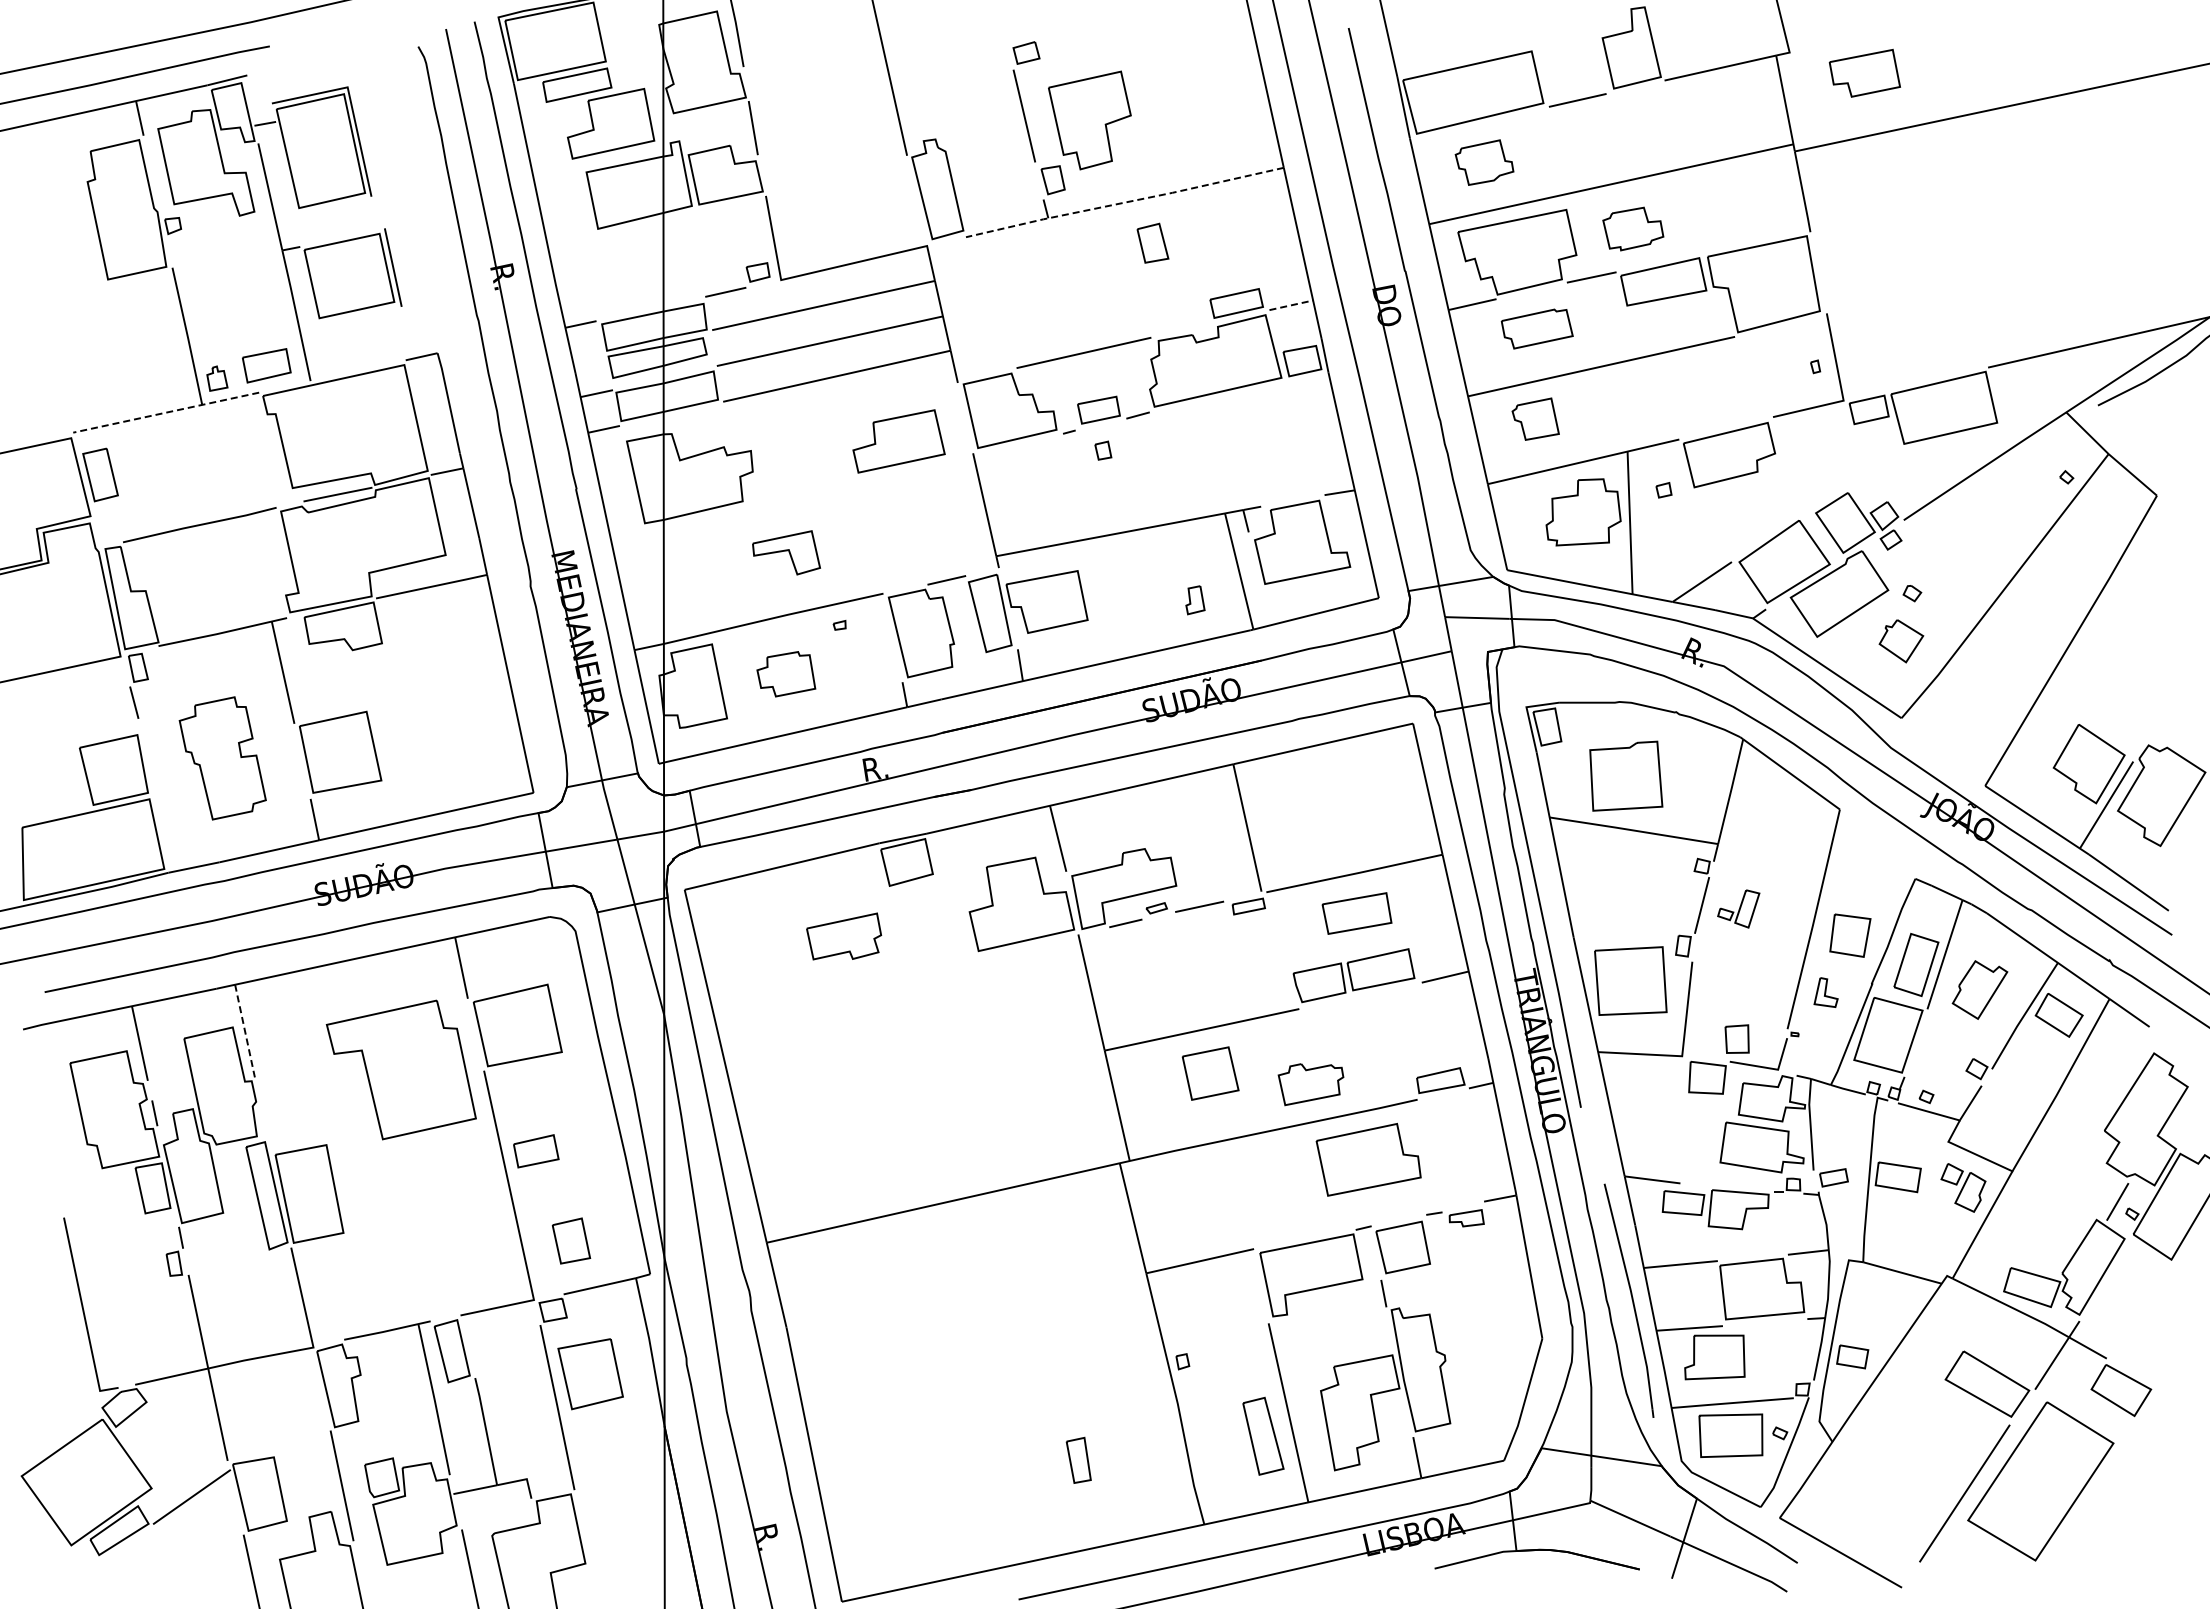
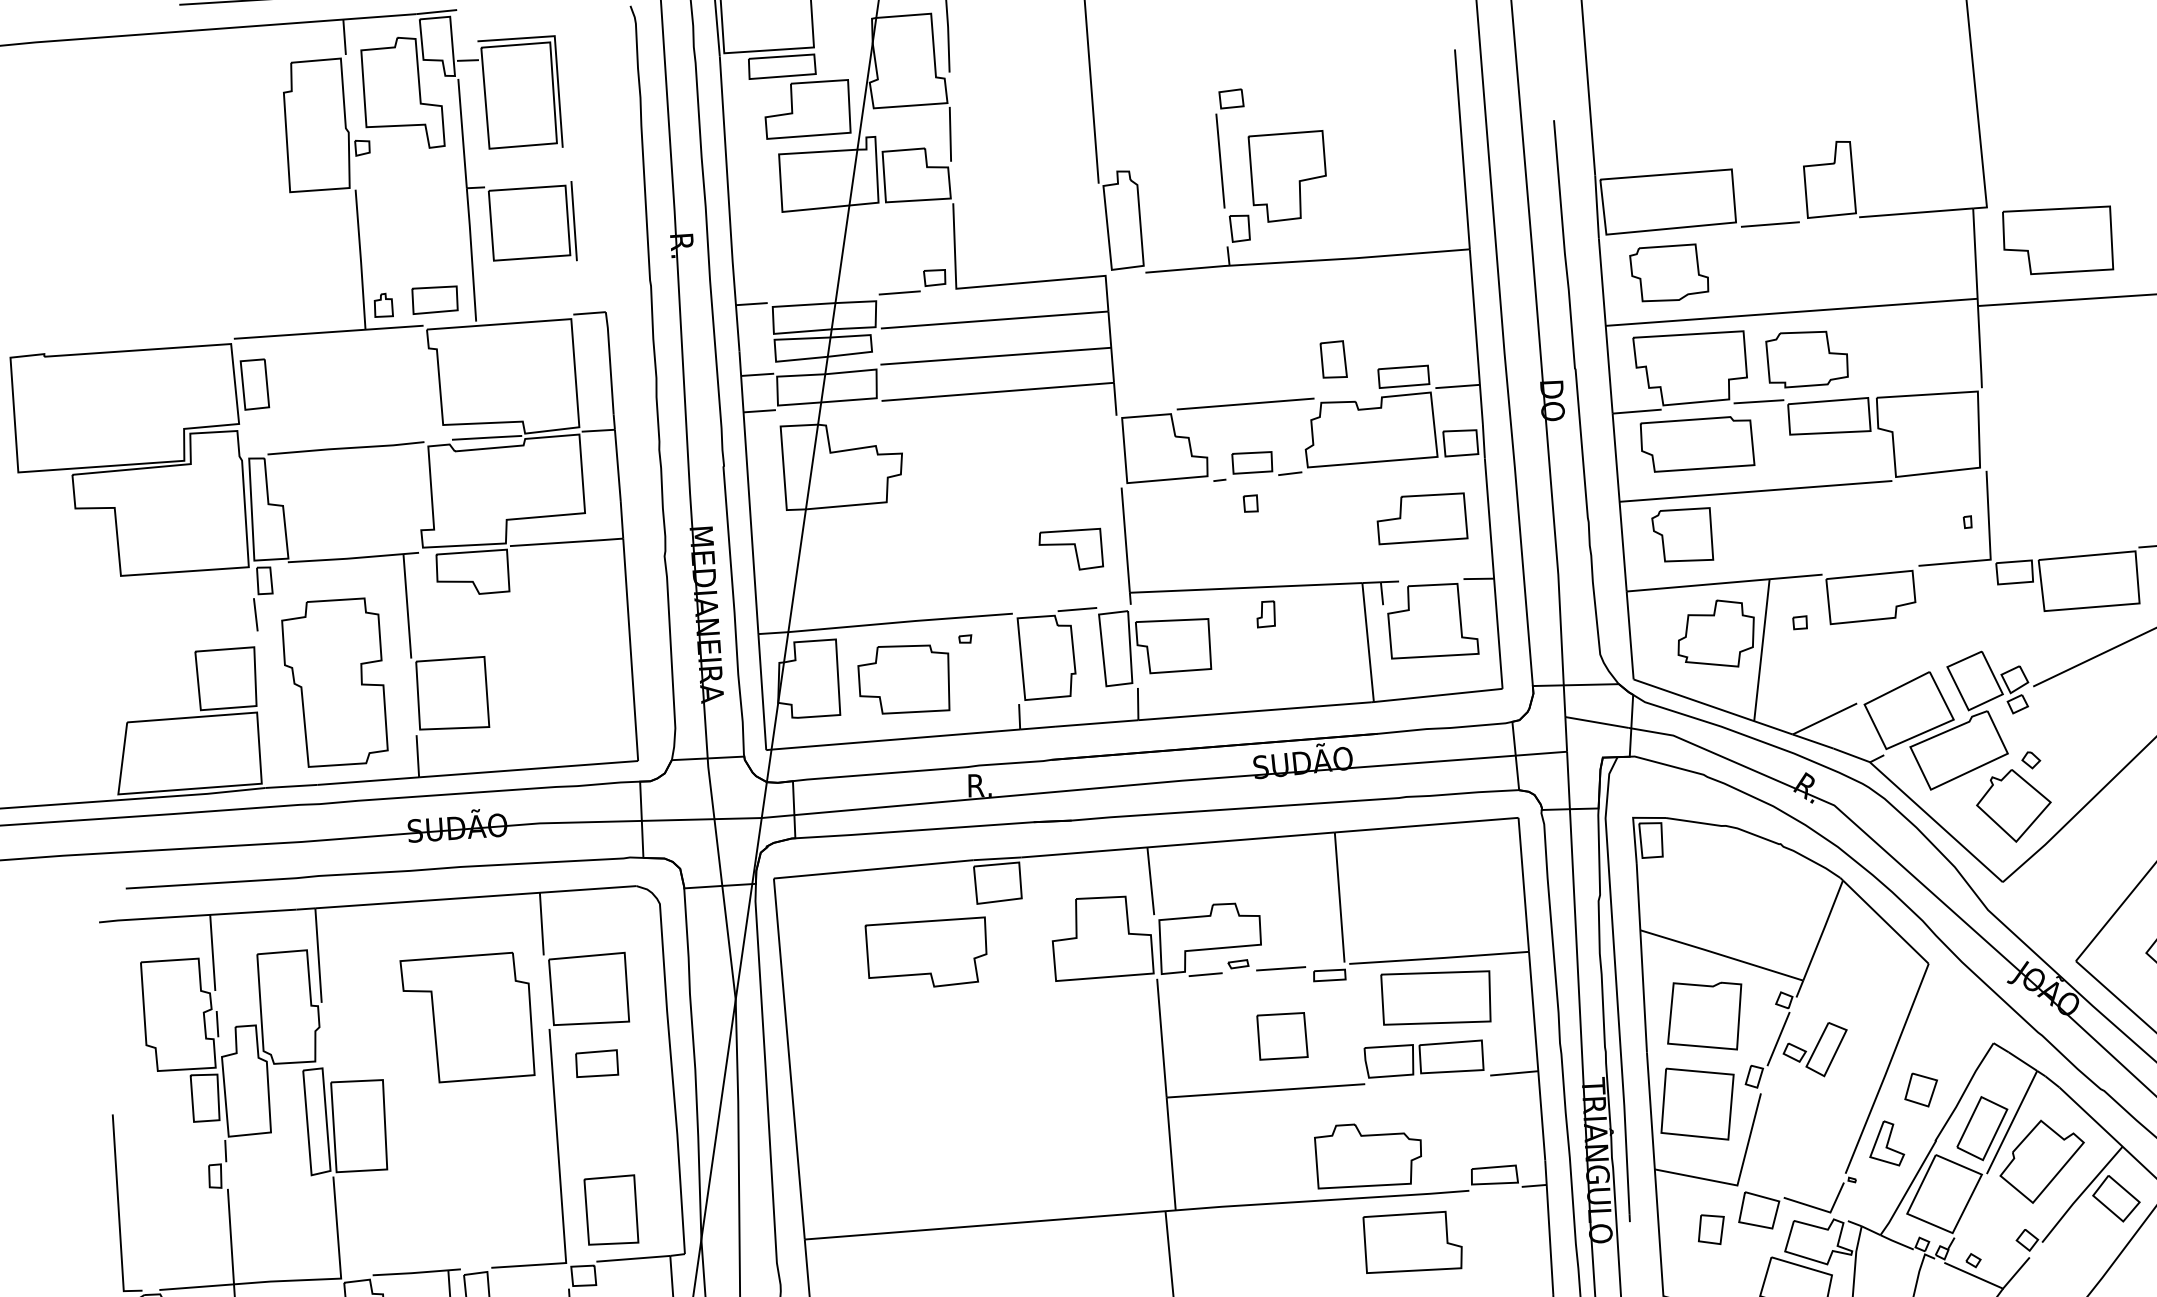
part: (1864, 73) -> (2058, 238), size x1.67
part: (1484, 162) -> (1669, 272), size x1.43
line: (1124, 202) -> (1307, 260), dashed -> solid
part: (1633, 228) -> (1807, 359), size x1.43
part: (1152, 242) -> (1333, 358), moved
line: (1291, 305) -> (1457, 386), dashed -> solid
part: (1537, 328) -> (1698, 444), size x1.67
line: (165, 412) -> (328, 332), dashed -> solid
part: (1535, 418) -> (1683, 533), size x1.43
part: (898, 441) -> (1423, 519), moved
part: (786, 552) -> (1072, 546), moved
part: (1195, 600) -> (1267, 614), moved
part: (1901, 641) -> (2013, 806), size x1.67
part: (786, 674) -> (905, 679), size x1.67
part: (222, 758) -> (335, 682), size x1.43
part: (1626, 775) -> (1705, 1013), moved
part: (1738, 908) -> (1814, 1047), size x1.43
part: (1356, 913) -> (1435, 997), size x1.67
part: (1850, 935) -> (1921, 1089), size x0.71
part: (843, 936) -> (924, 947), size x1.67
part: (1979, 989) -> (2041, 1161), size x1.43
part: (1825, 992) -> (1888, 1142), size x1.43
line: (245, 1031) -> (318, 956), dashed -> solid
part: (1736, 1038) -> (1710, 1228), moved
part: (1210, 1073) -> (1282, 1036), moved
part: (1310, 1084) -> (1365, 1160), size x1.67
part: (536, 1151) -> (597, 1063), moved
part: (571, 1240) -> (611, 1209), size x1.67

